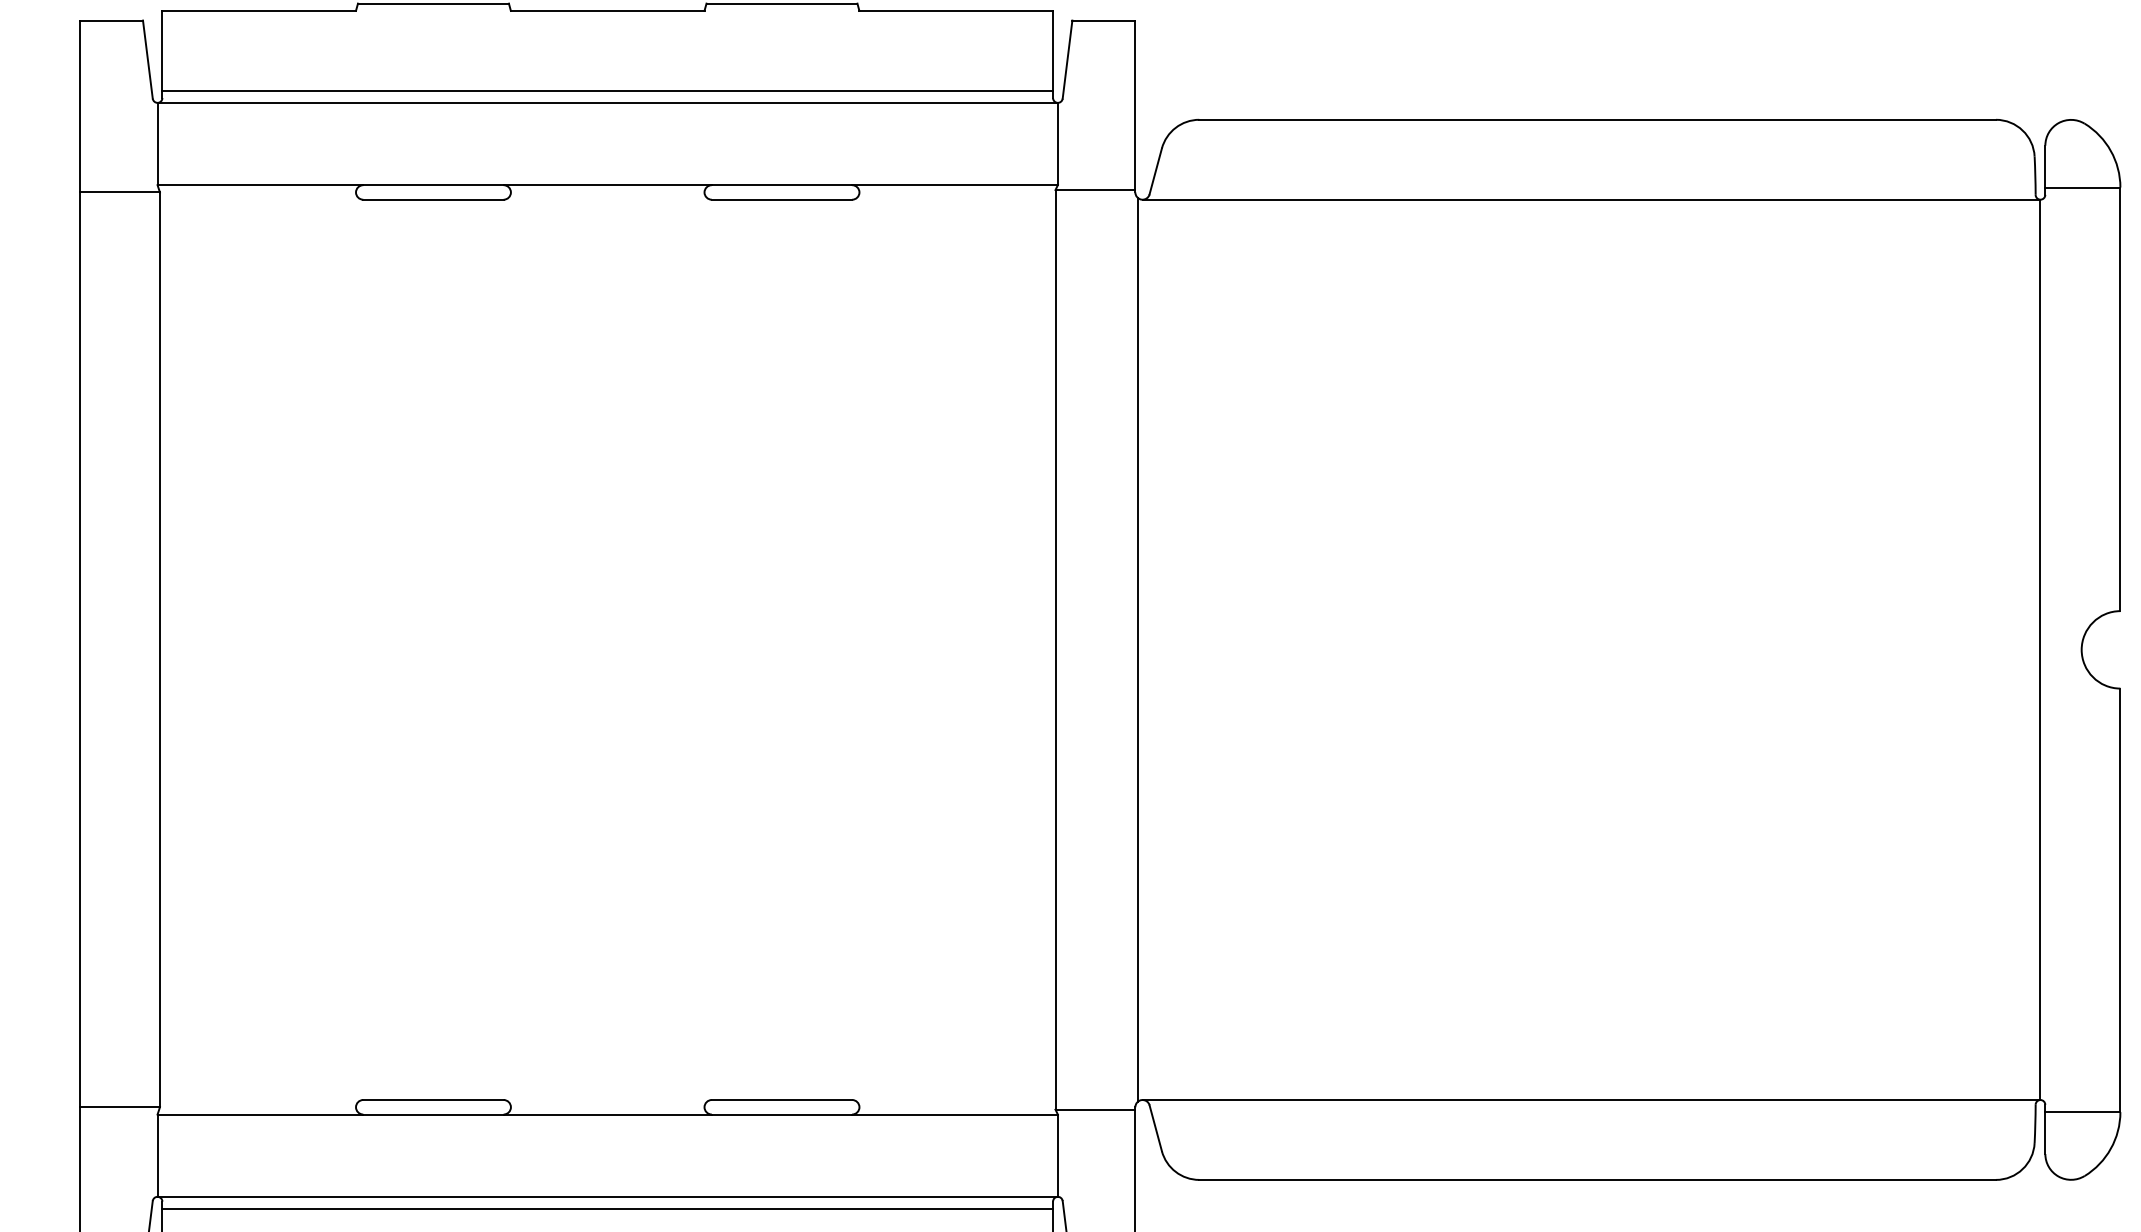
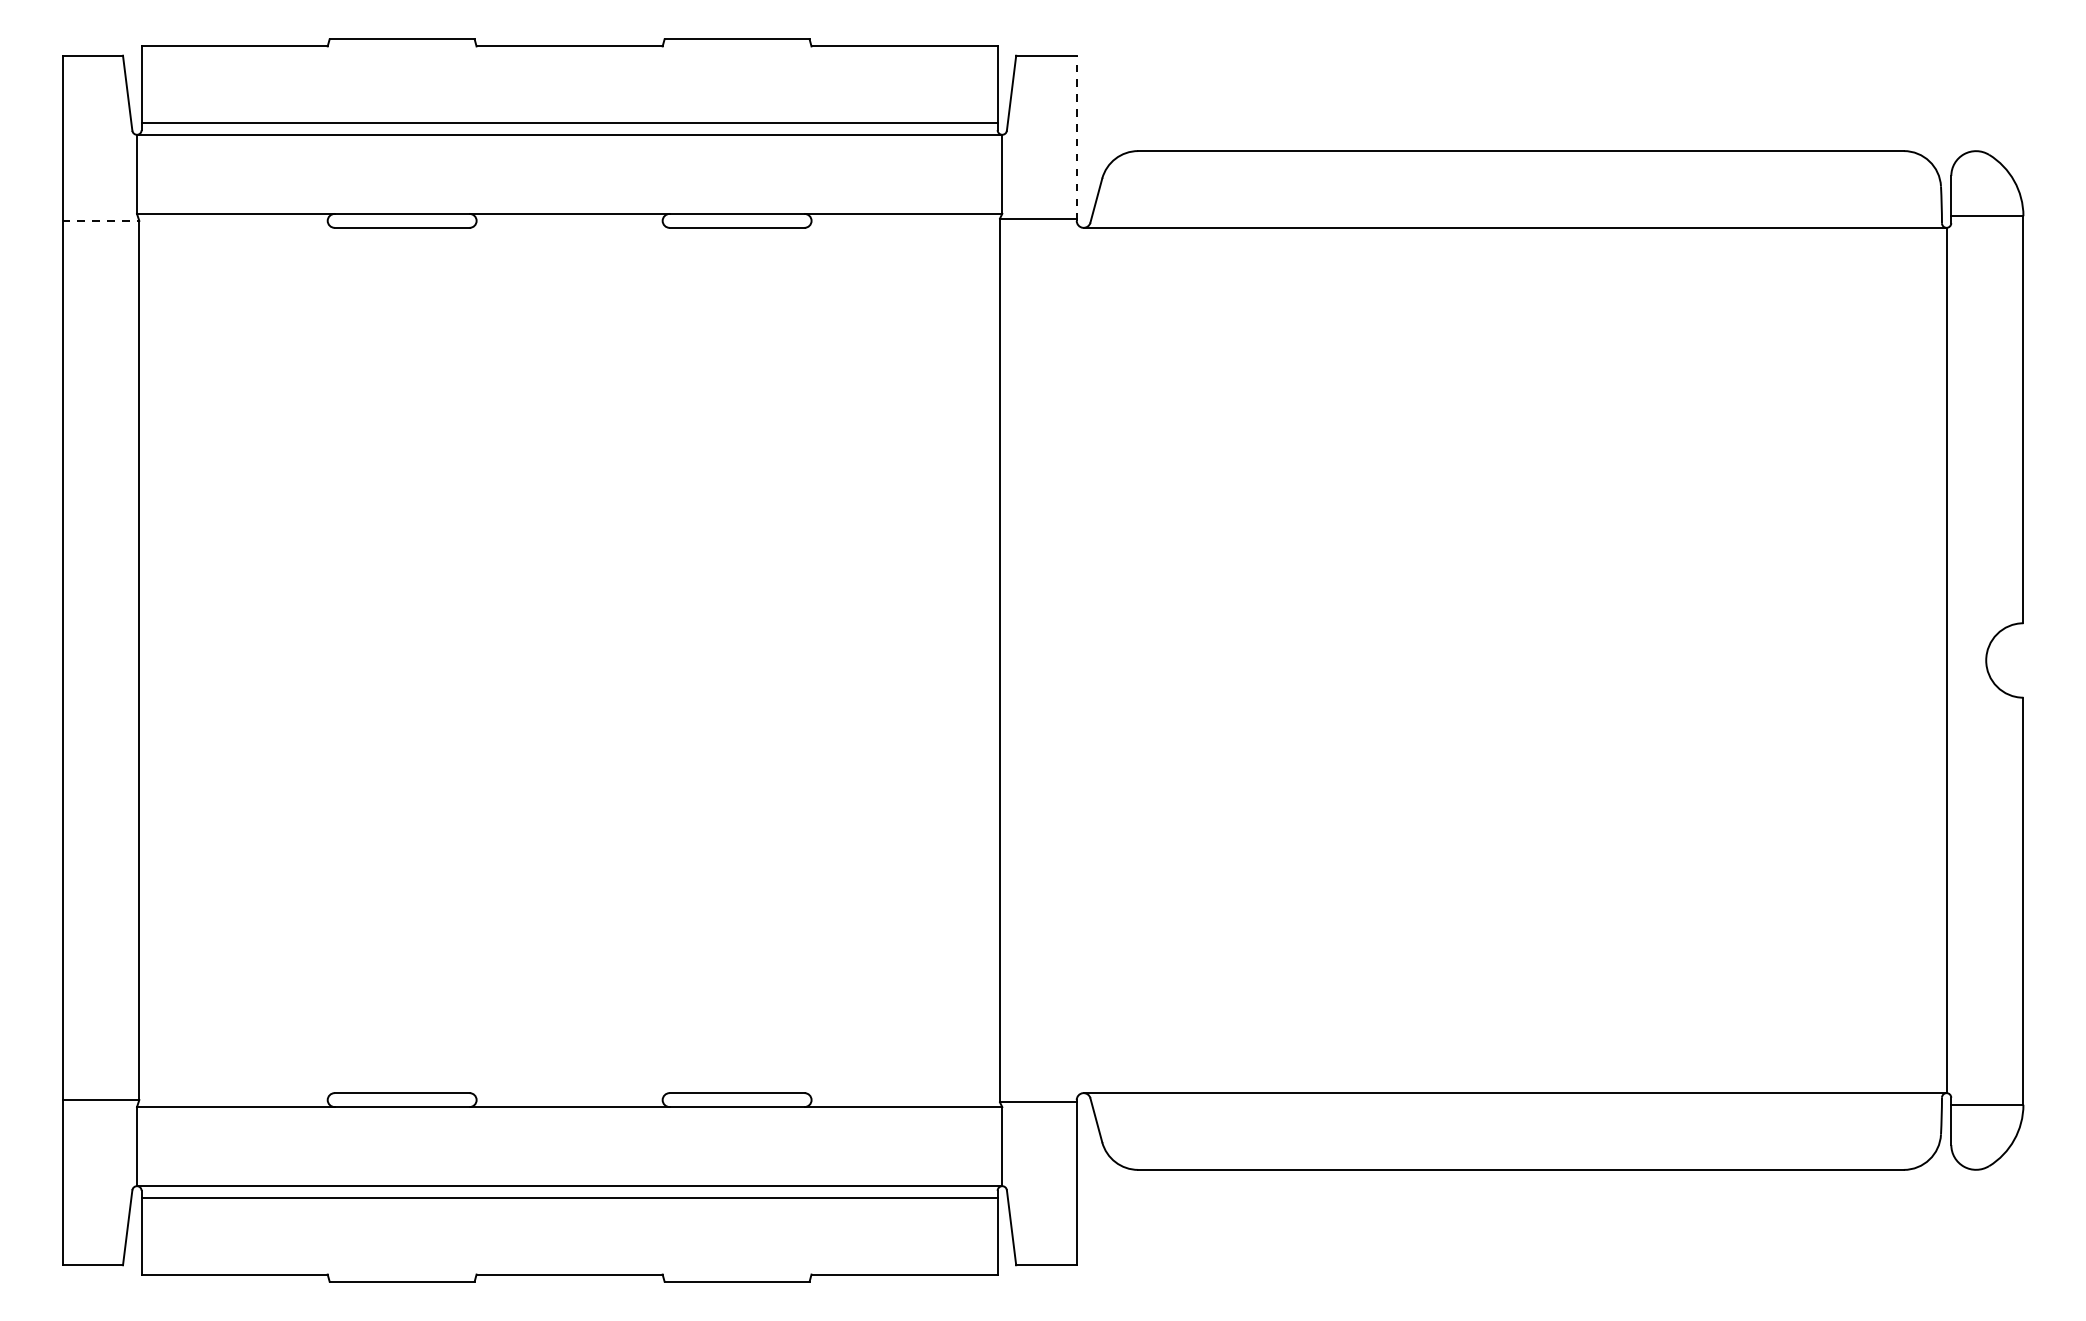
line: (1135, 106) -> (1076, 138), solid -> dashed
line: (120, 192) -> (101, 220), solid -> dashed
line: (1138, 649) -> (1079, 660), removed

